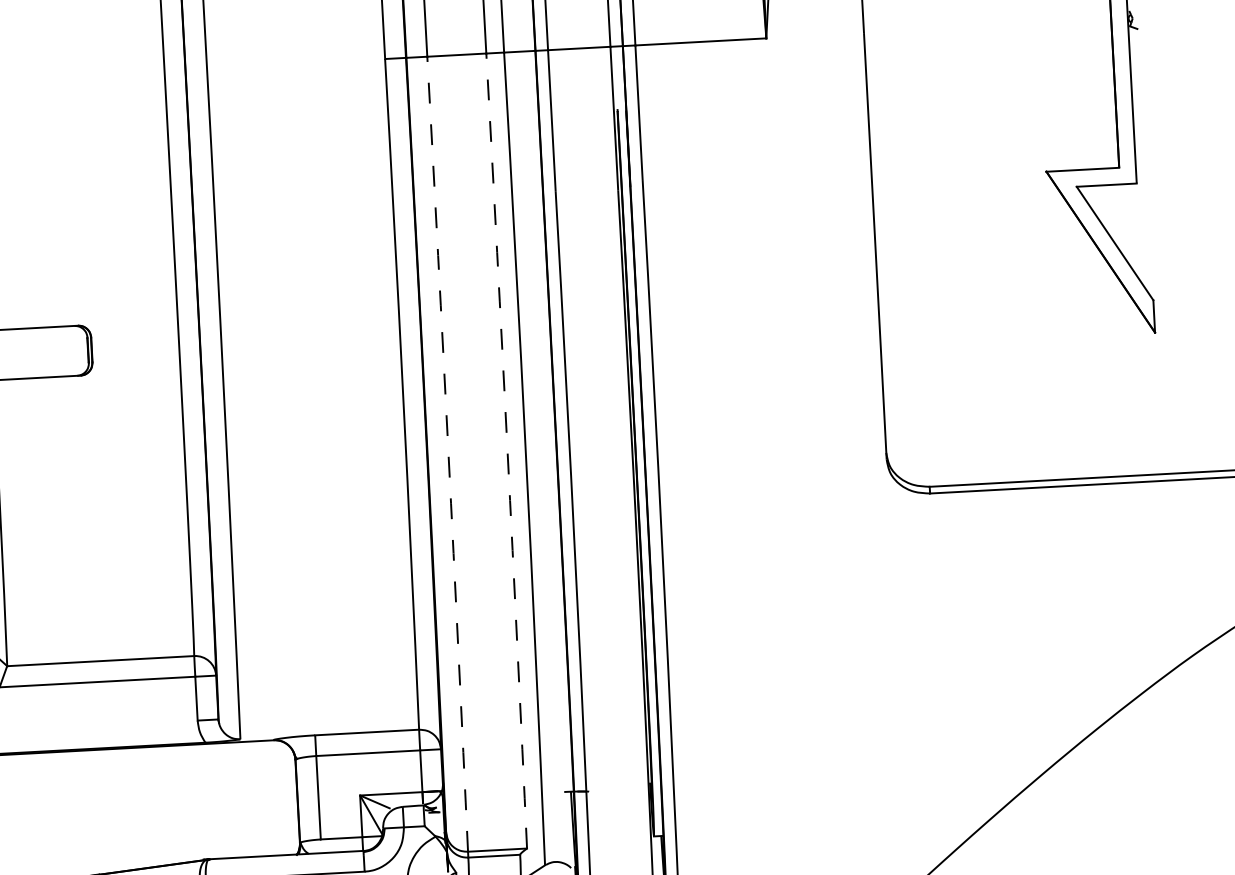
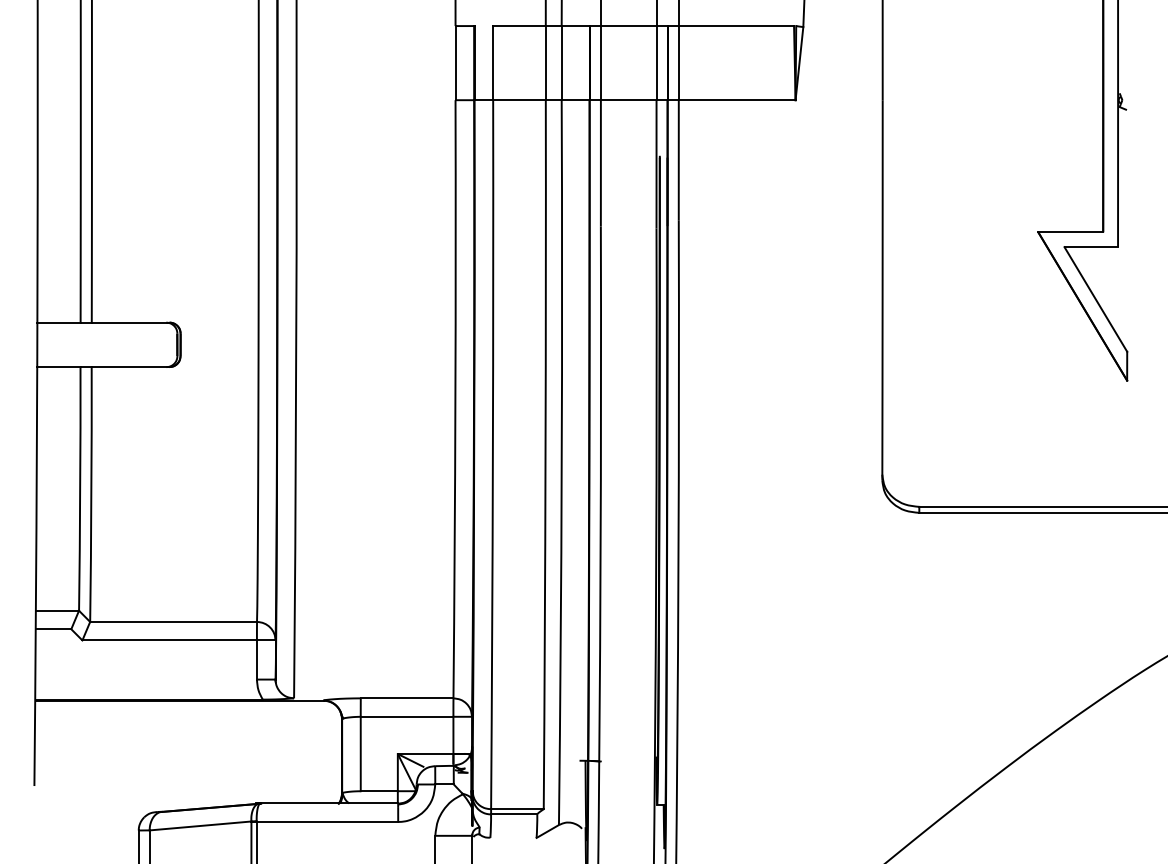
arc: (507, 450) -> (545, 454), dashed -> solid
arc: (448, 453) -> (492, 454), dashed -> solid

